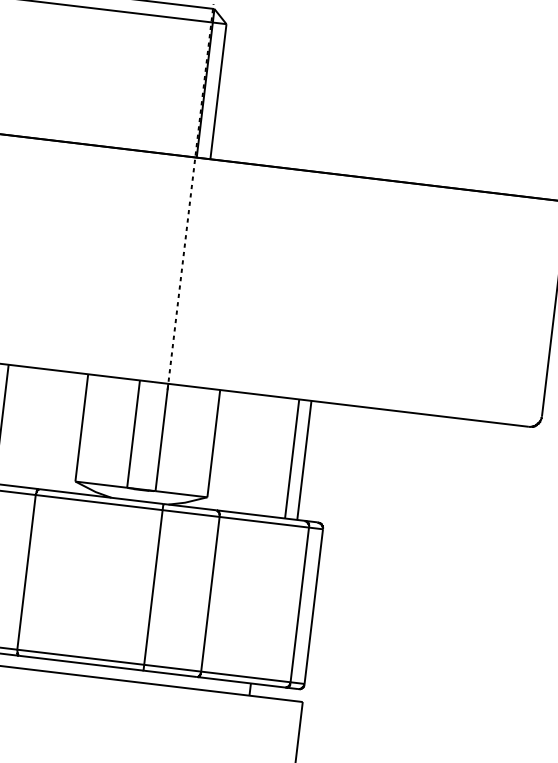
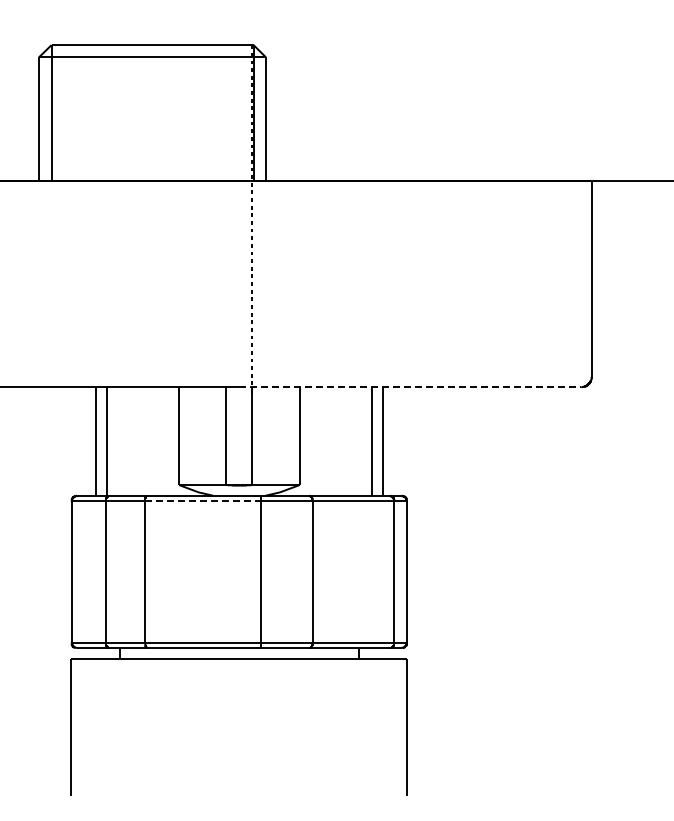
line: (341, 404) -> (410, 387), solid -> dashed
line: (98, 502) -> (202, 501), solid -> dashed

